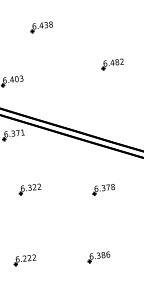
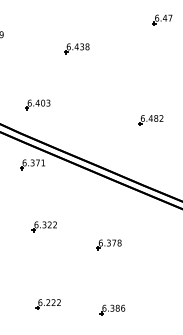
part: (112, 64) -> (150, 120), moved
part: (103, 189) -> (108, 244), moved
part: (24, 260) -> (47, 304), moved

